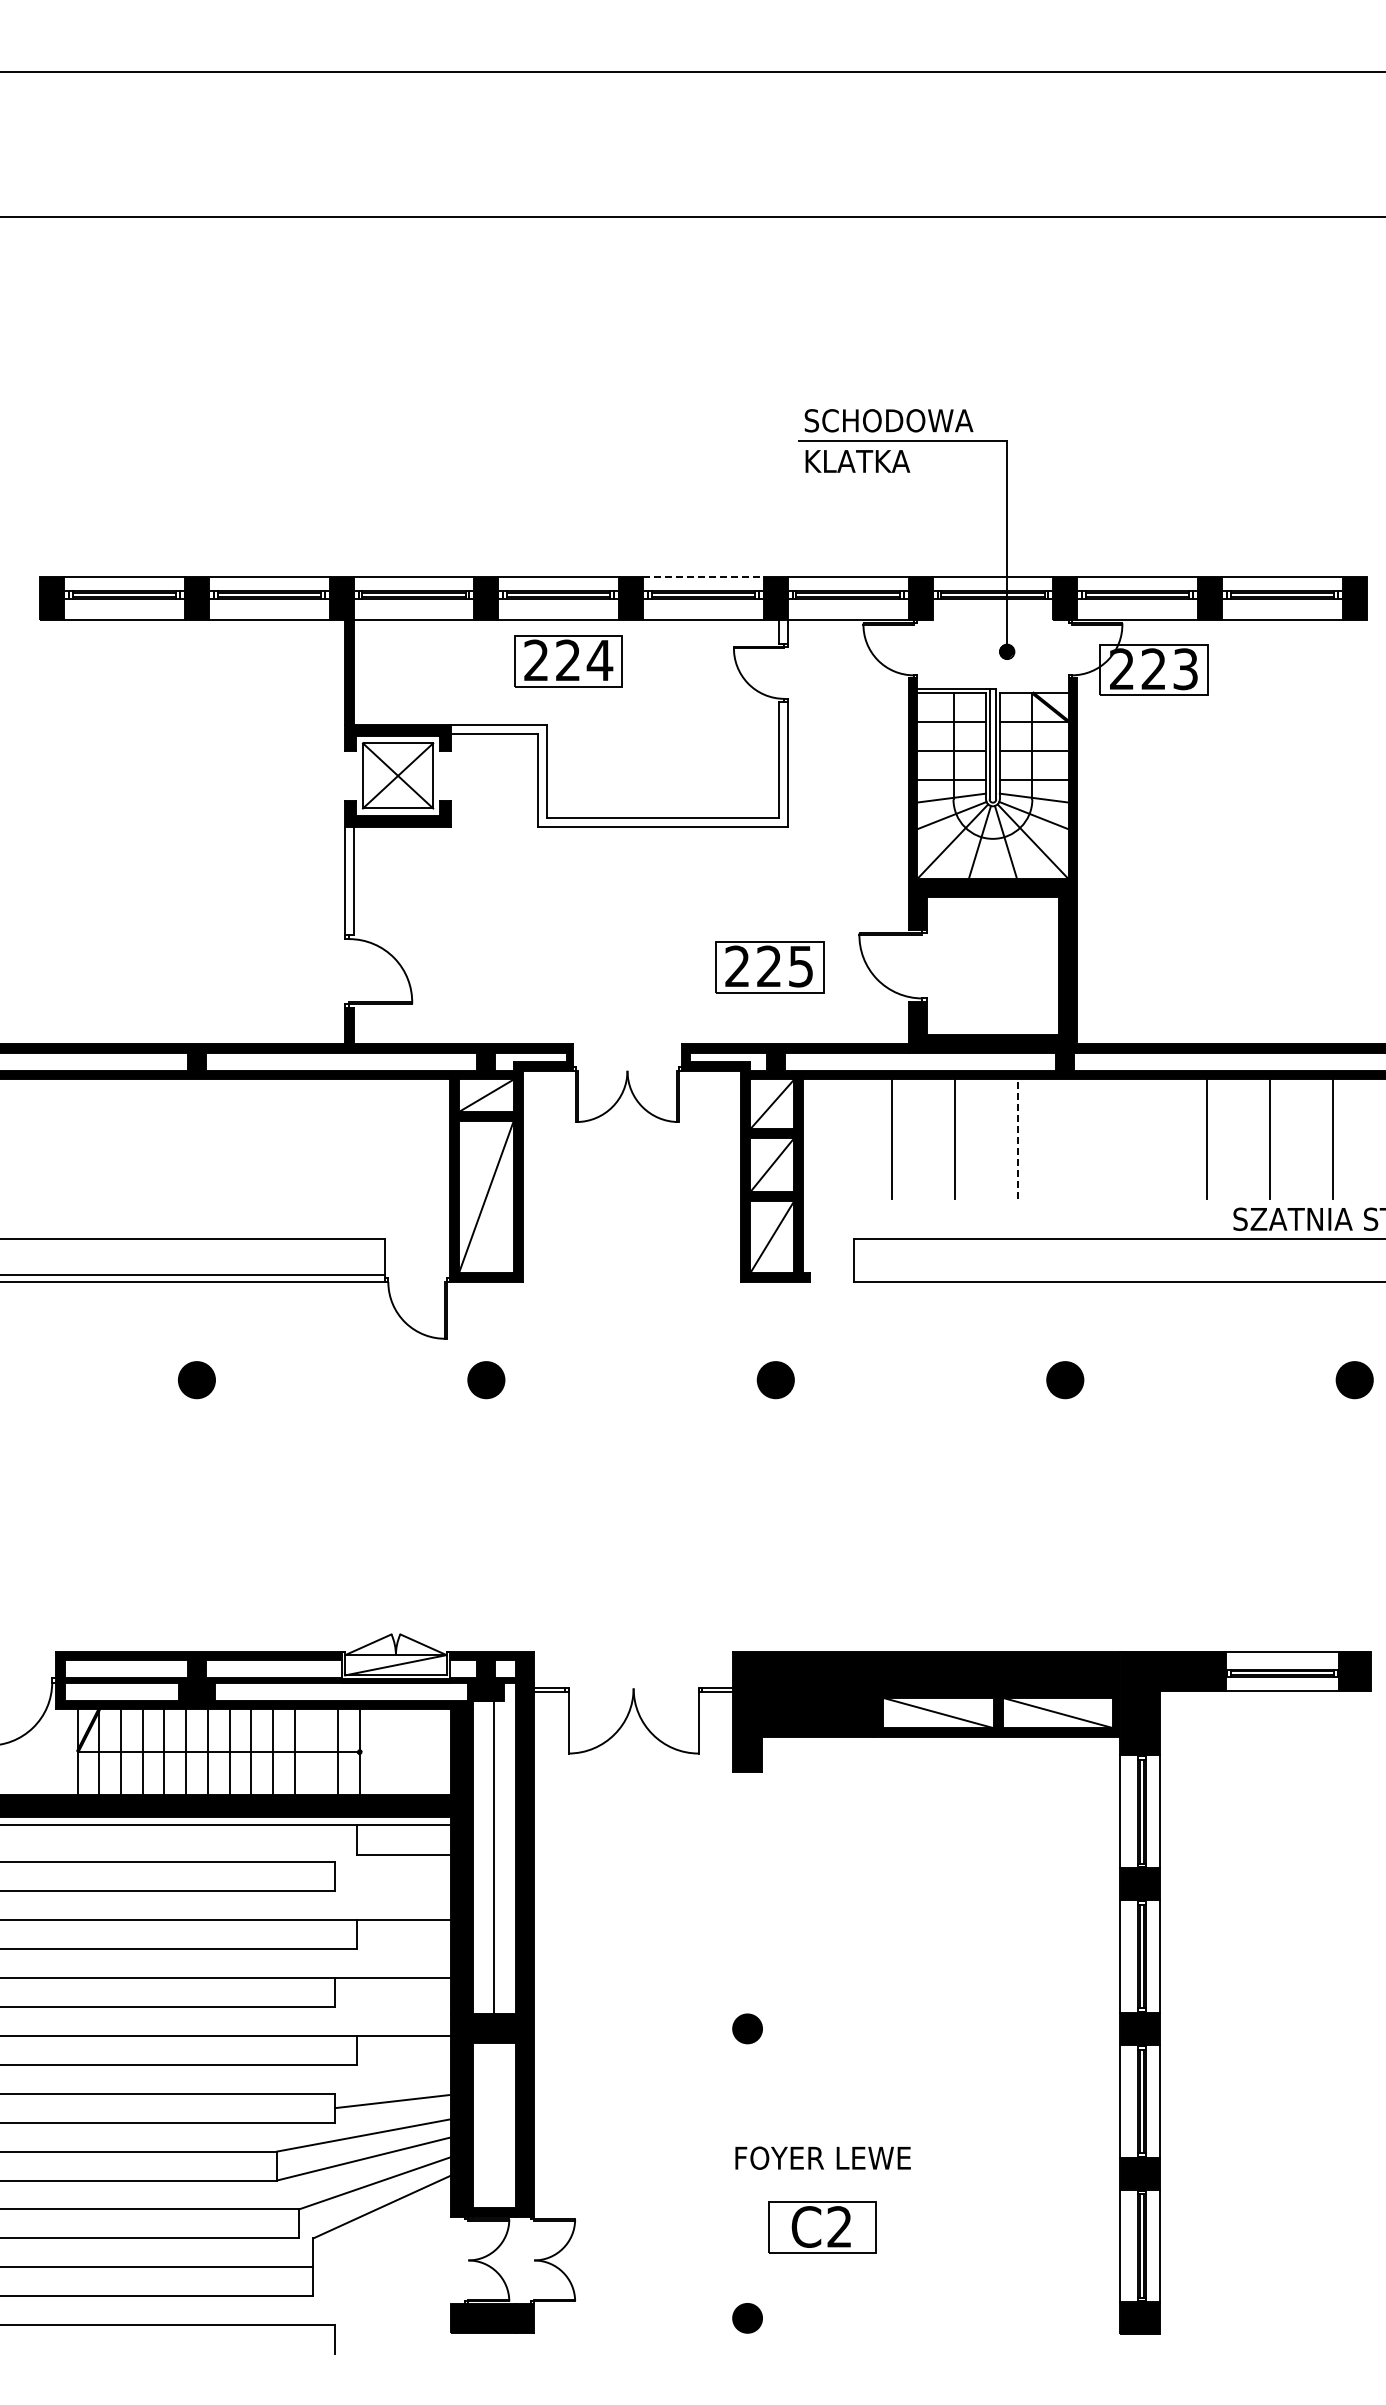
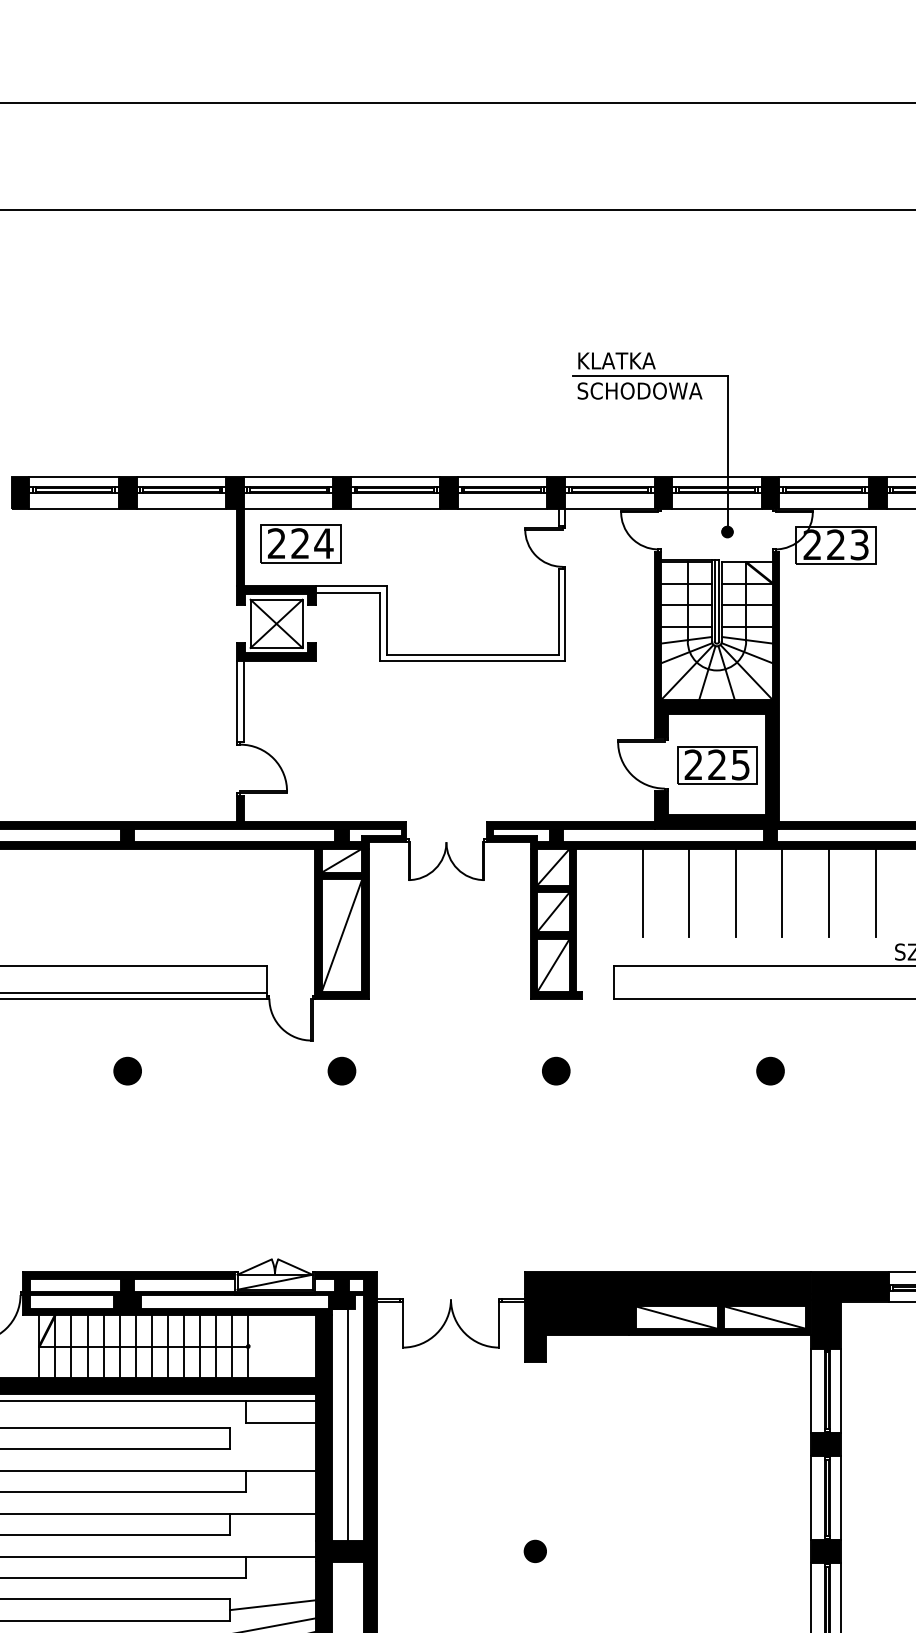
text: (888, 420) -> (639, 360), SCHODOWA -> KLATKA
text: (888, 461) -> (639, 391), KLATKA -> SCHODOWA
line: (703, 576) -> (502, 476), dashed -> solid
line: (992, 620) -> (716, 508), added
part: (568, 661) -> (300, 544), moved
part: (769, 967) -> (717, 765), moved
line: (1081, 1138) -> (782, 892), added
line: (1144, 1138) -> (829, 892), added
line: (1018, 1139) -> (735, 893), dashed -> solid
line: (316, 1751) -> (216, 1346), added

